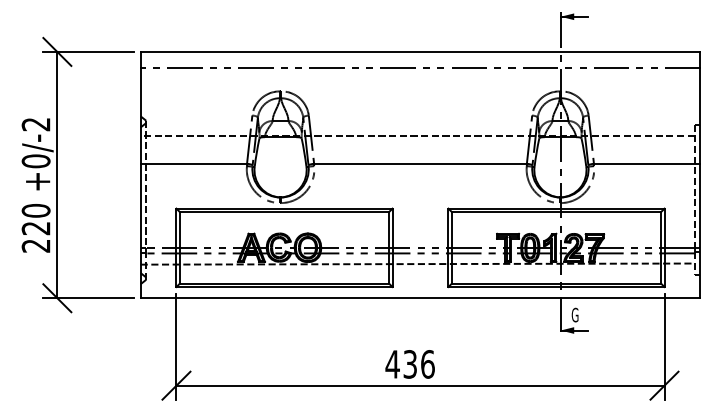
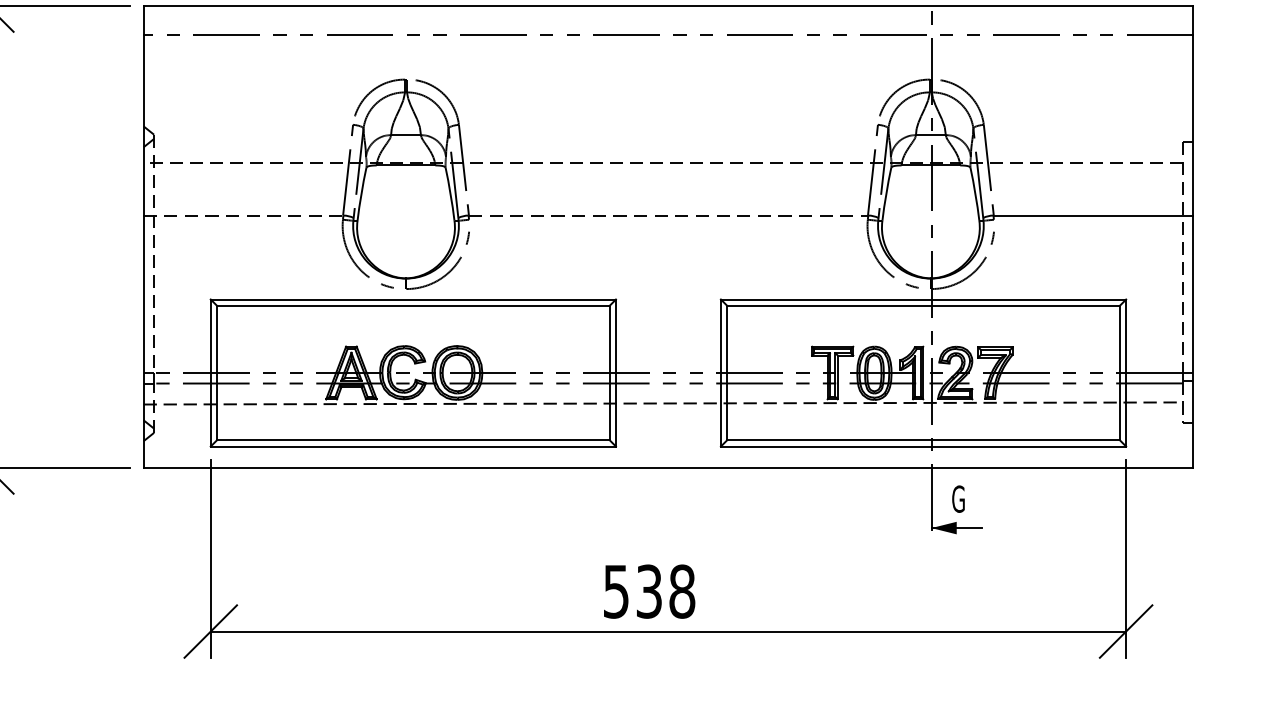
line: (194, 163) -> (244, 214), solid -> dashed
line: (421, 163) -> (670, 214), solid -> dashed
text: (409, 364) -> (647, 591), 436 -> 538

